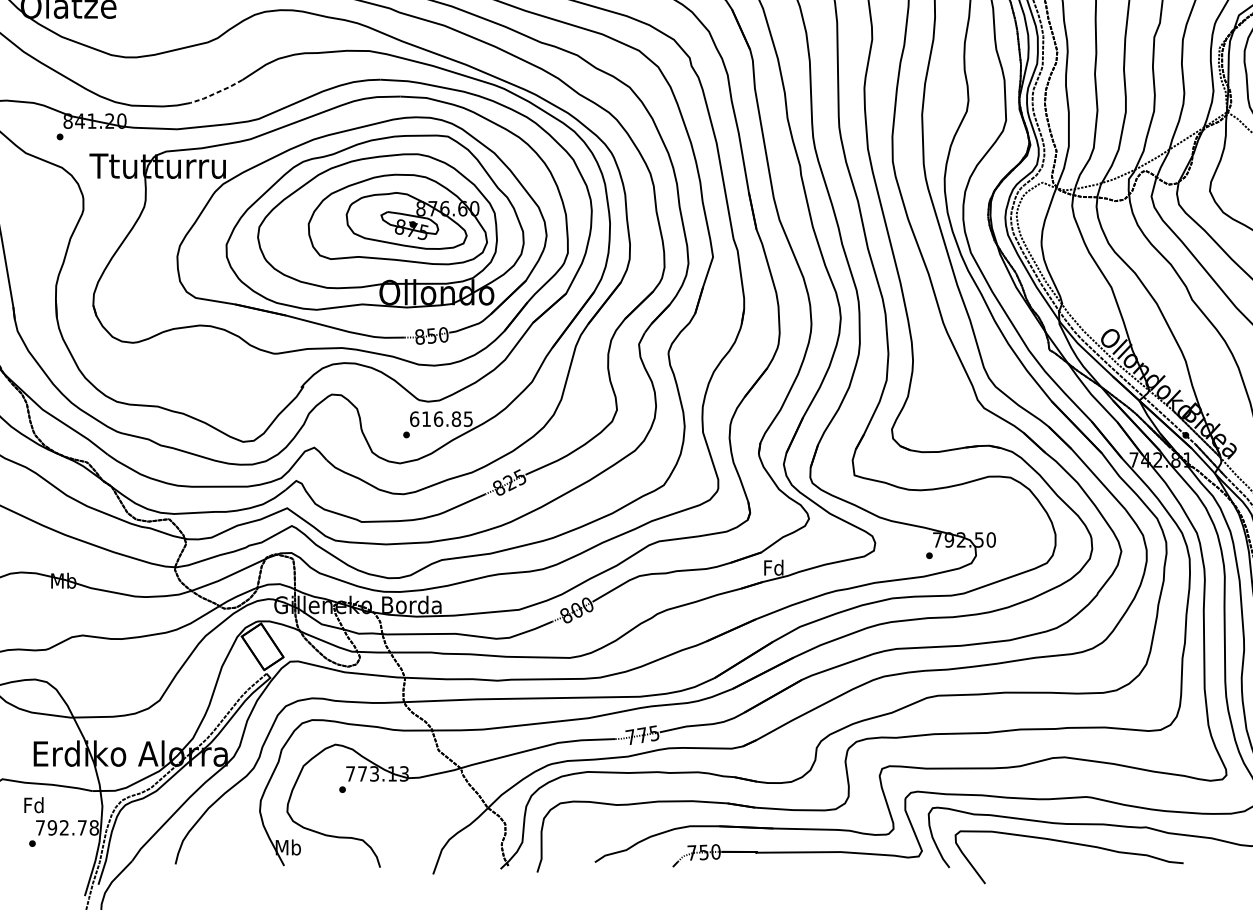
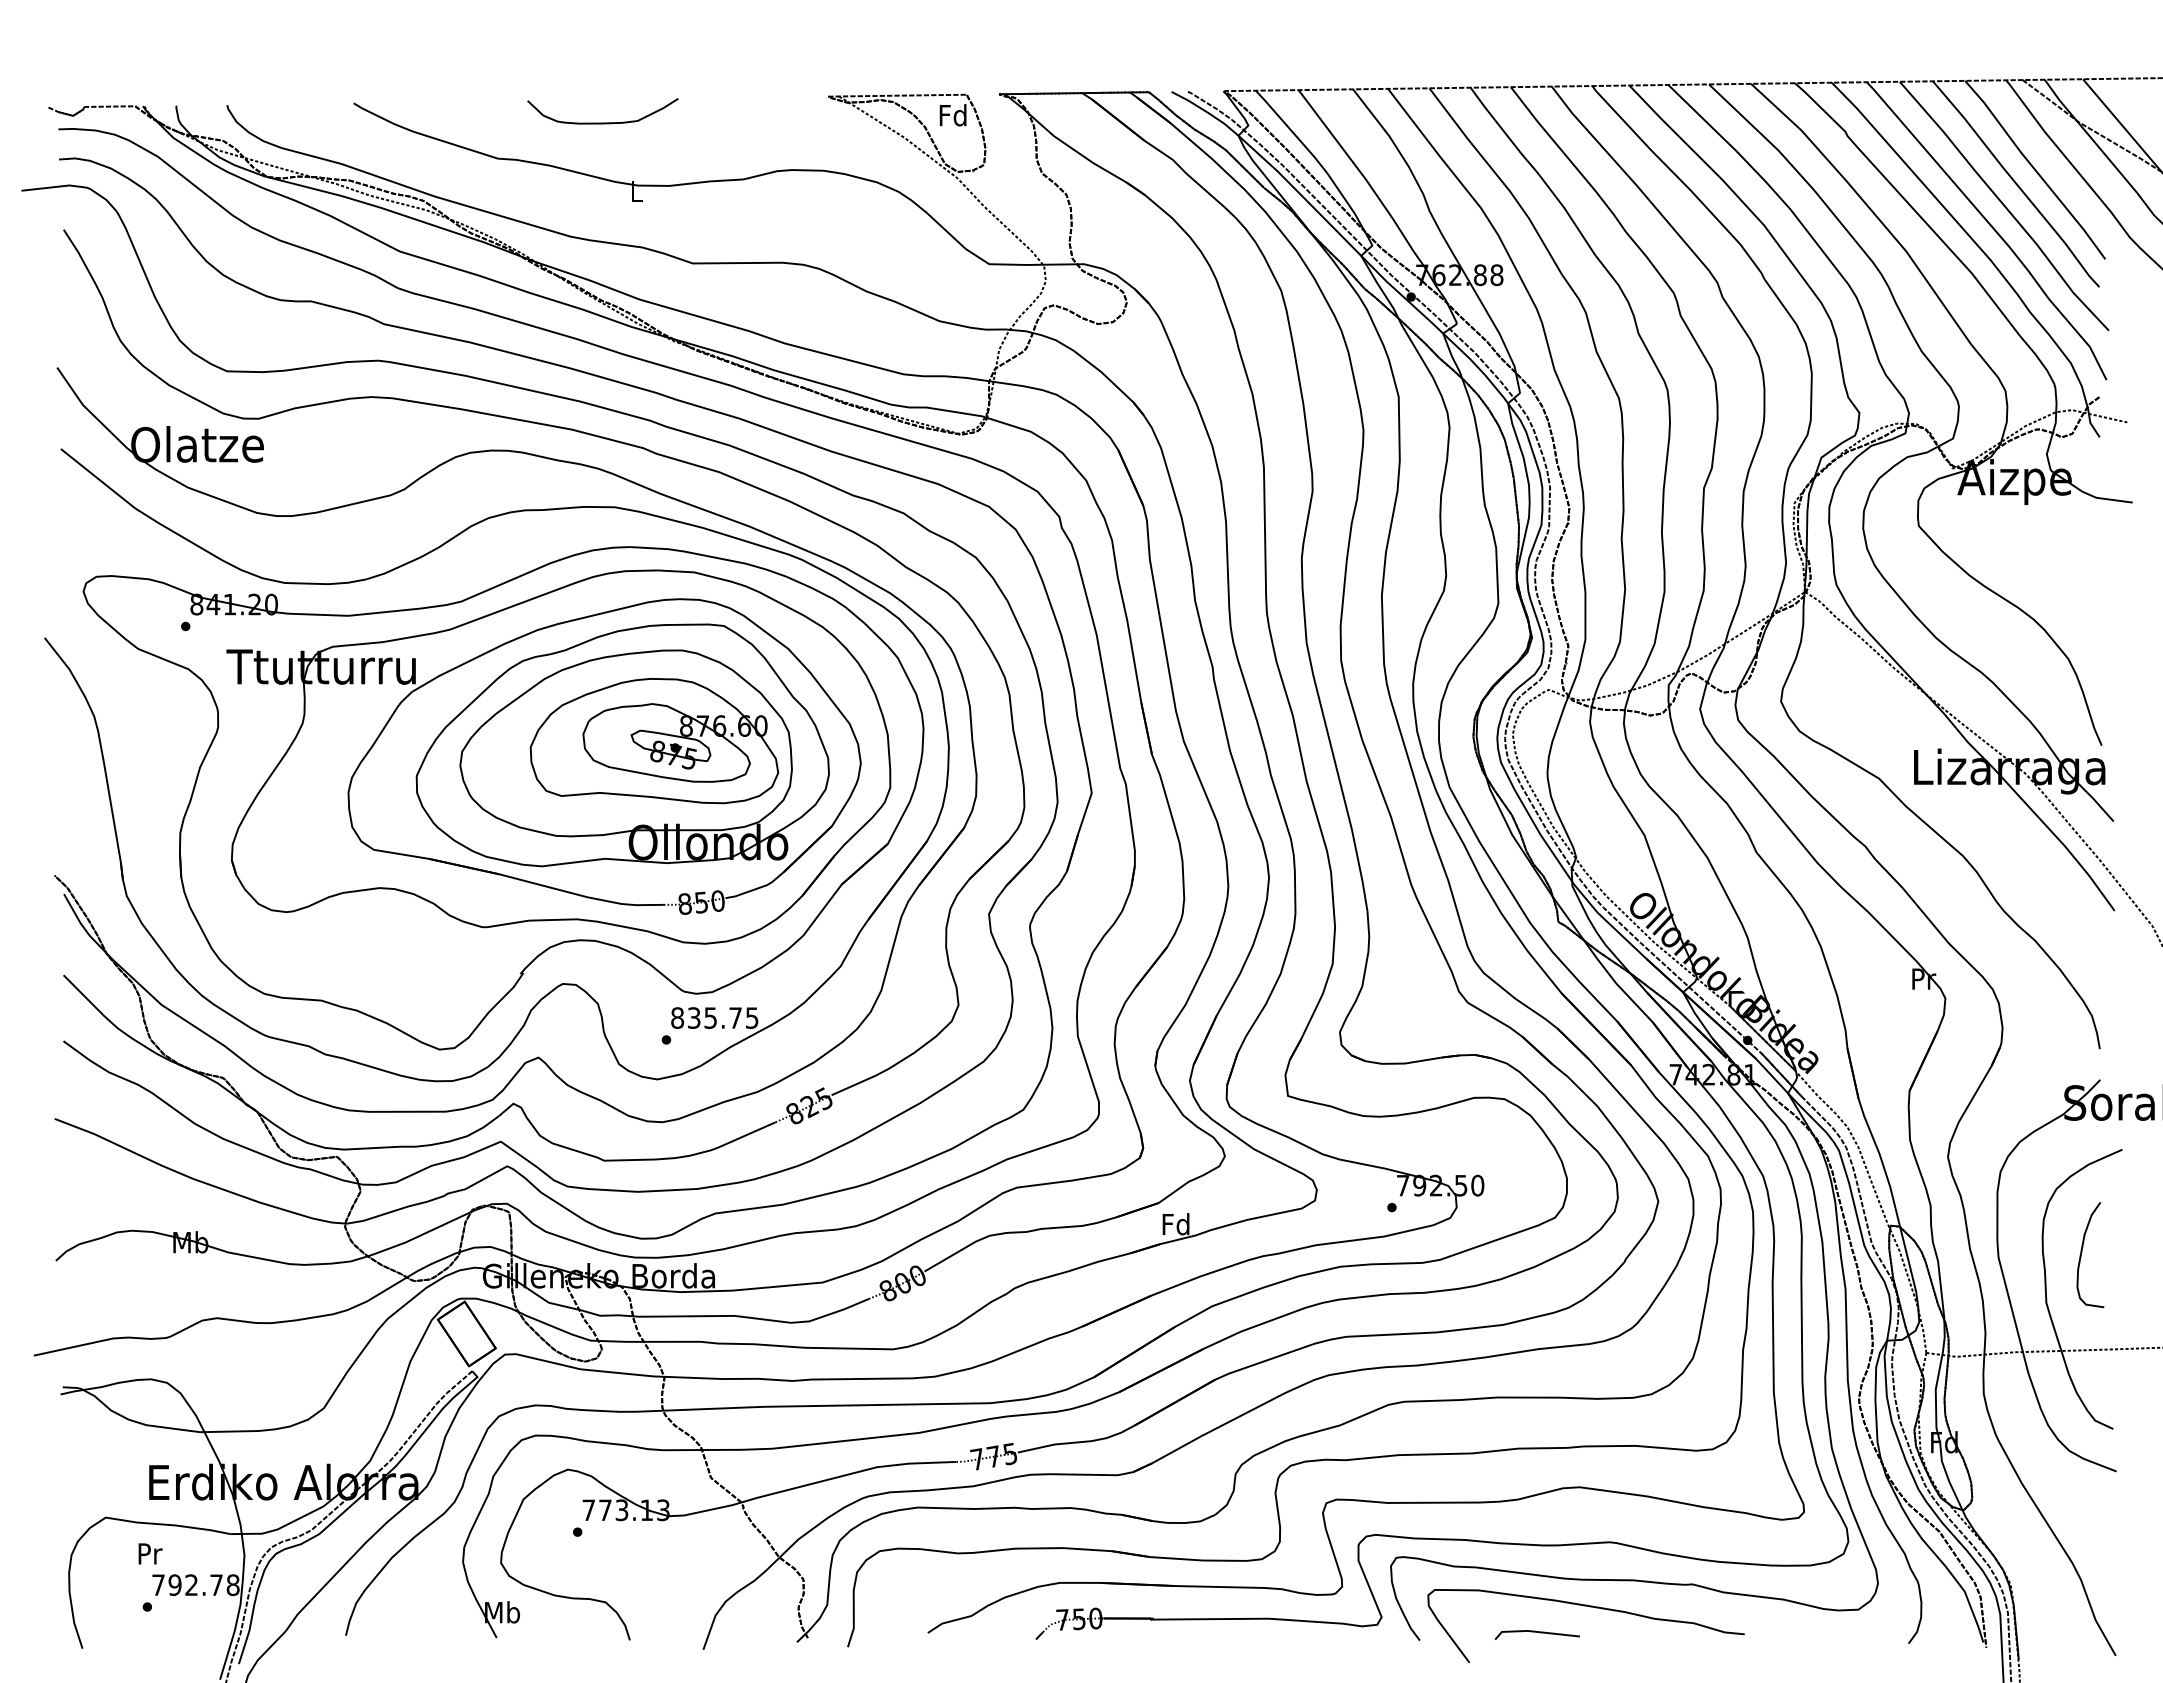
line: (216, 93) -> (402, 565), dashed -> solid
text: (435, 418) -> (706, 1017), 616.85 -> 835.75
text: (33, 805) -> (149, 1553), Fd -> Pr
line: (1033, 862) -> (1536, 1632), added

